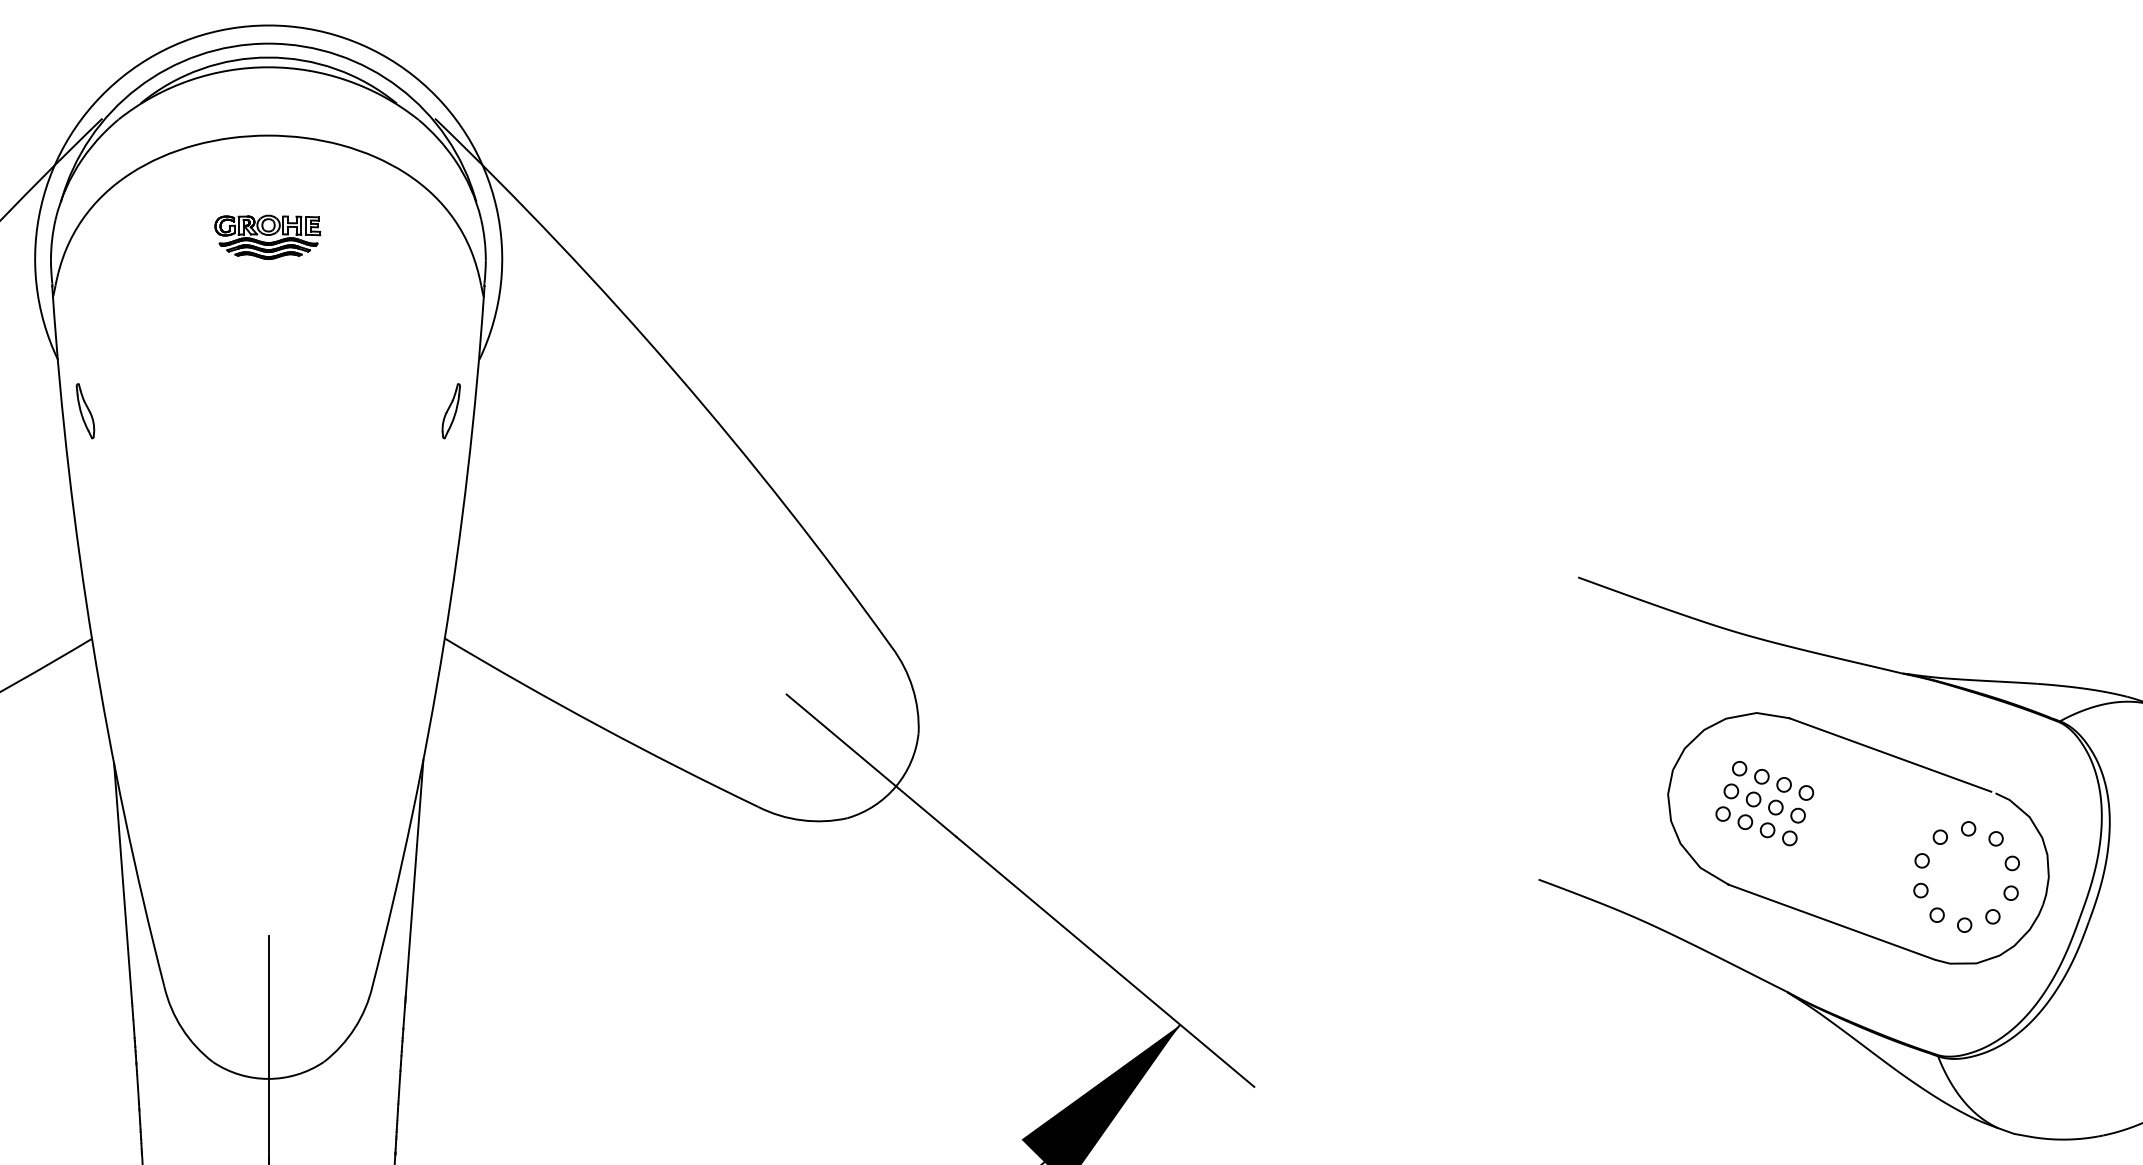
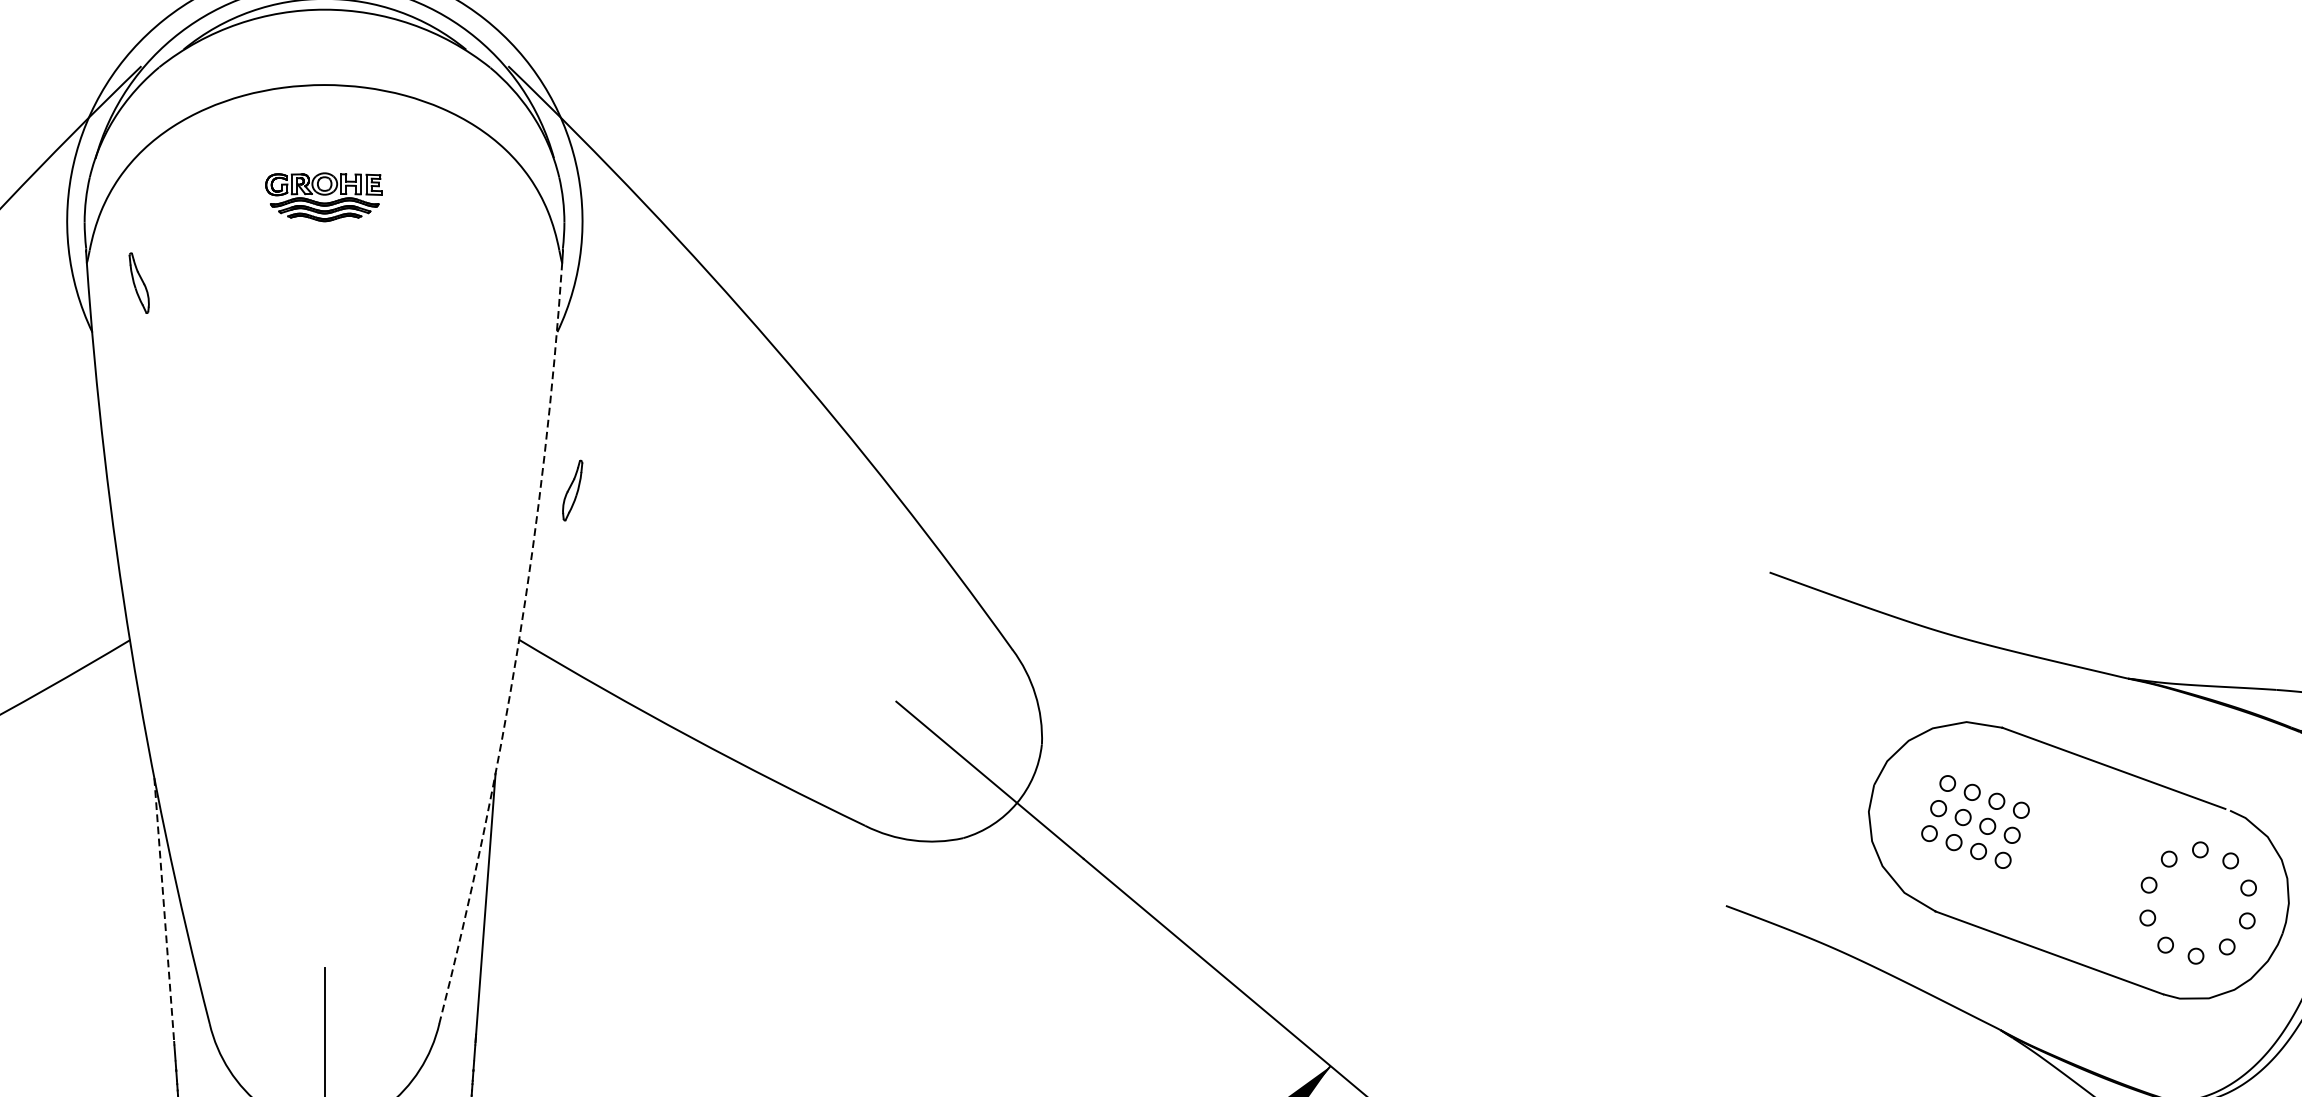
part: (85, 411) -> (139, 283), moved
part: (450, 411) -> (571, 490), moved
arc: (443, 644) -> (517, 646), solid -> dashed
line: (123, 883) -> (164, 910), solid -> dashed

